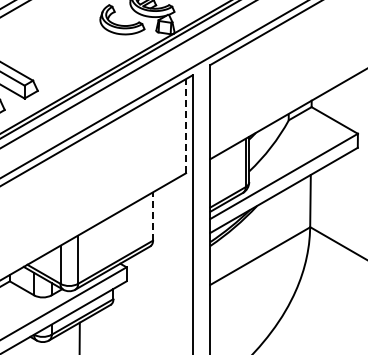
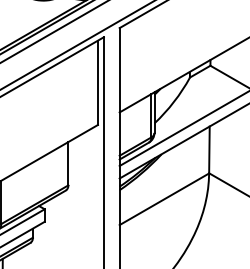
line: (186, 125) -> (98, 82), dashed -> solid
line: (153, 216) -> (68, 163), dashed -> solid

